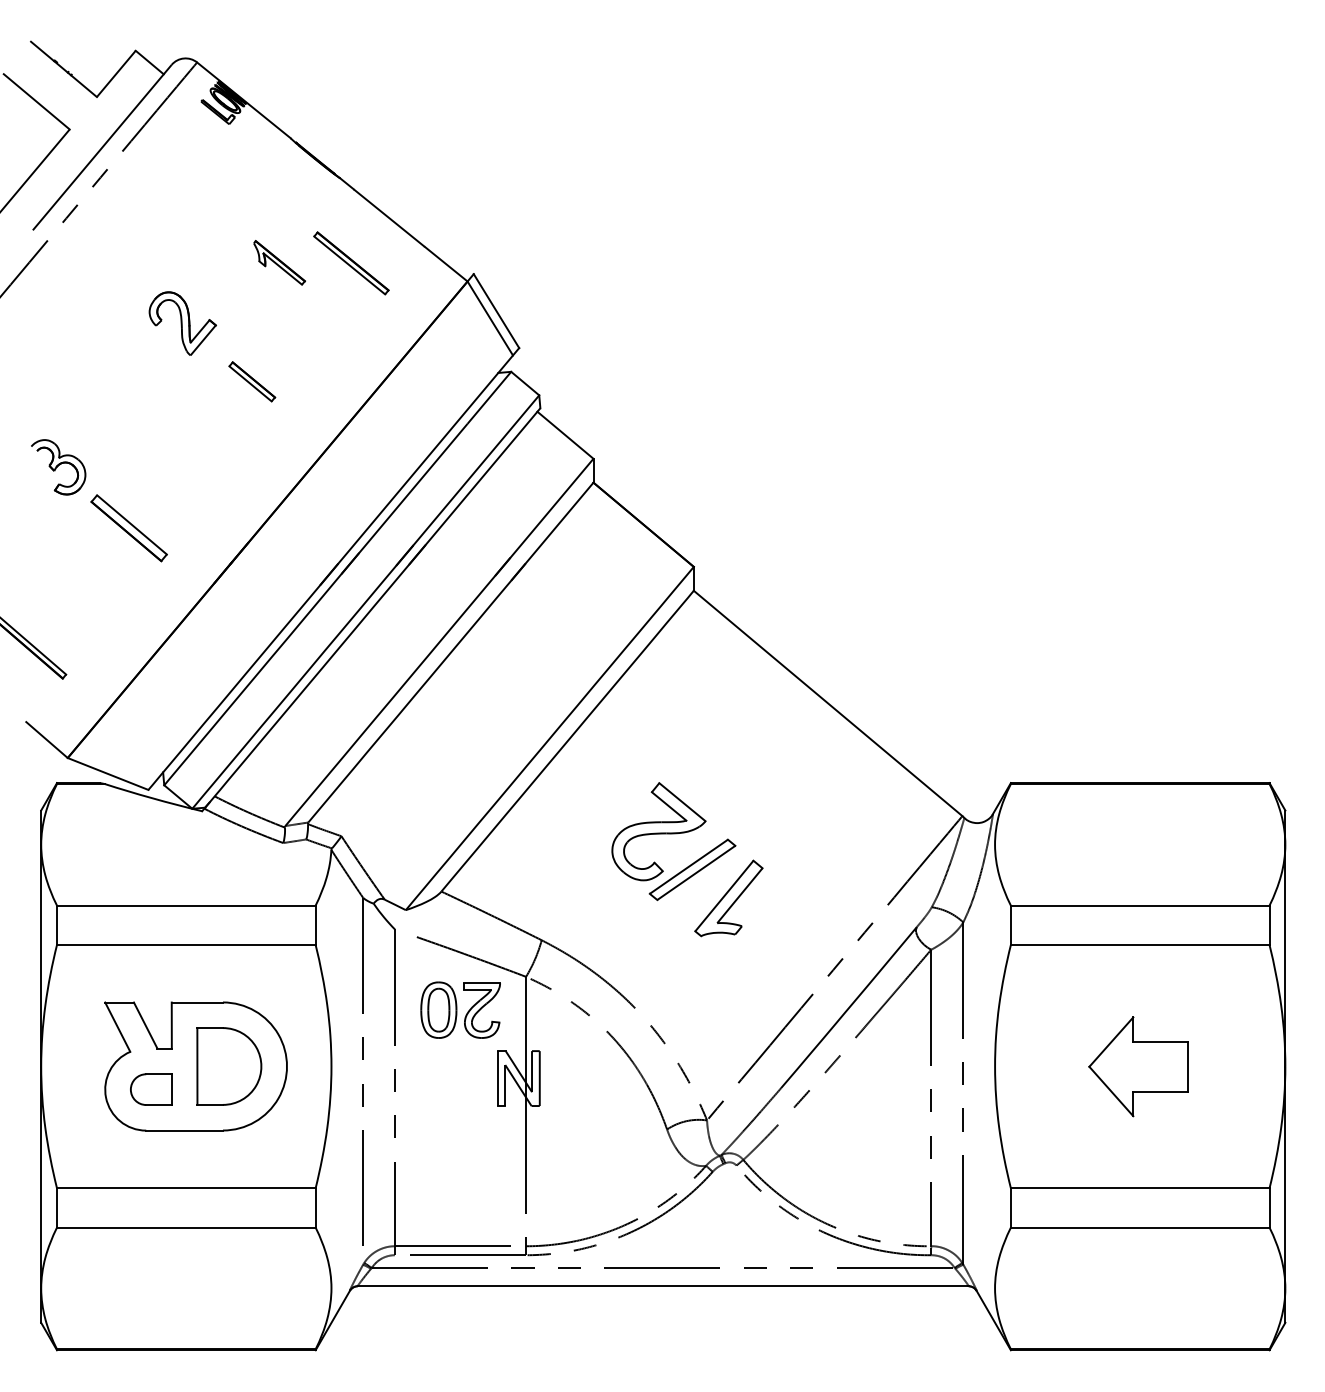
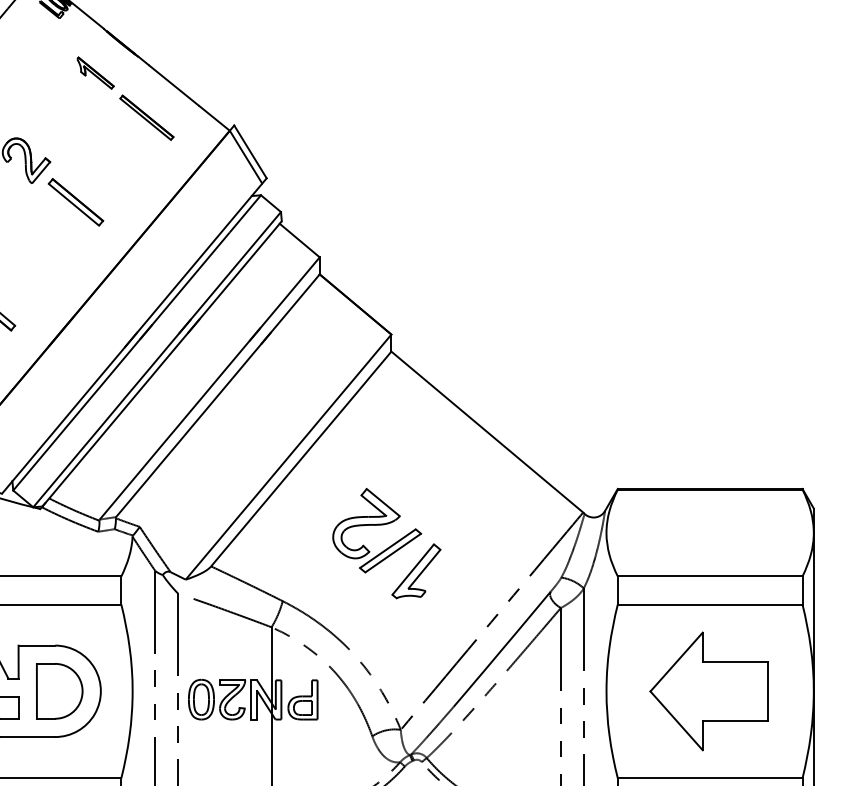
part: (279, 262) -> (95, 72), moved
part: (252, 381) -> (76, 202), size x1.67
part: (460, 1009) -> (216, 699), moved
part: (1138, 1066) -> (708, 691), size x1.67
part: (569, 1078) -> (302, 699), added

